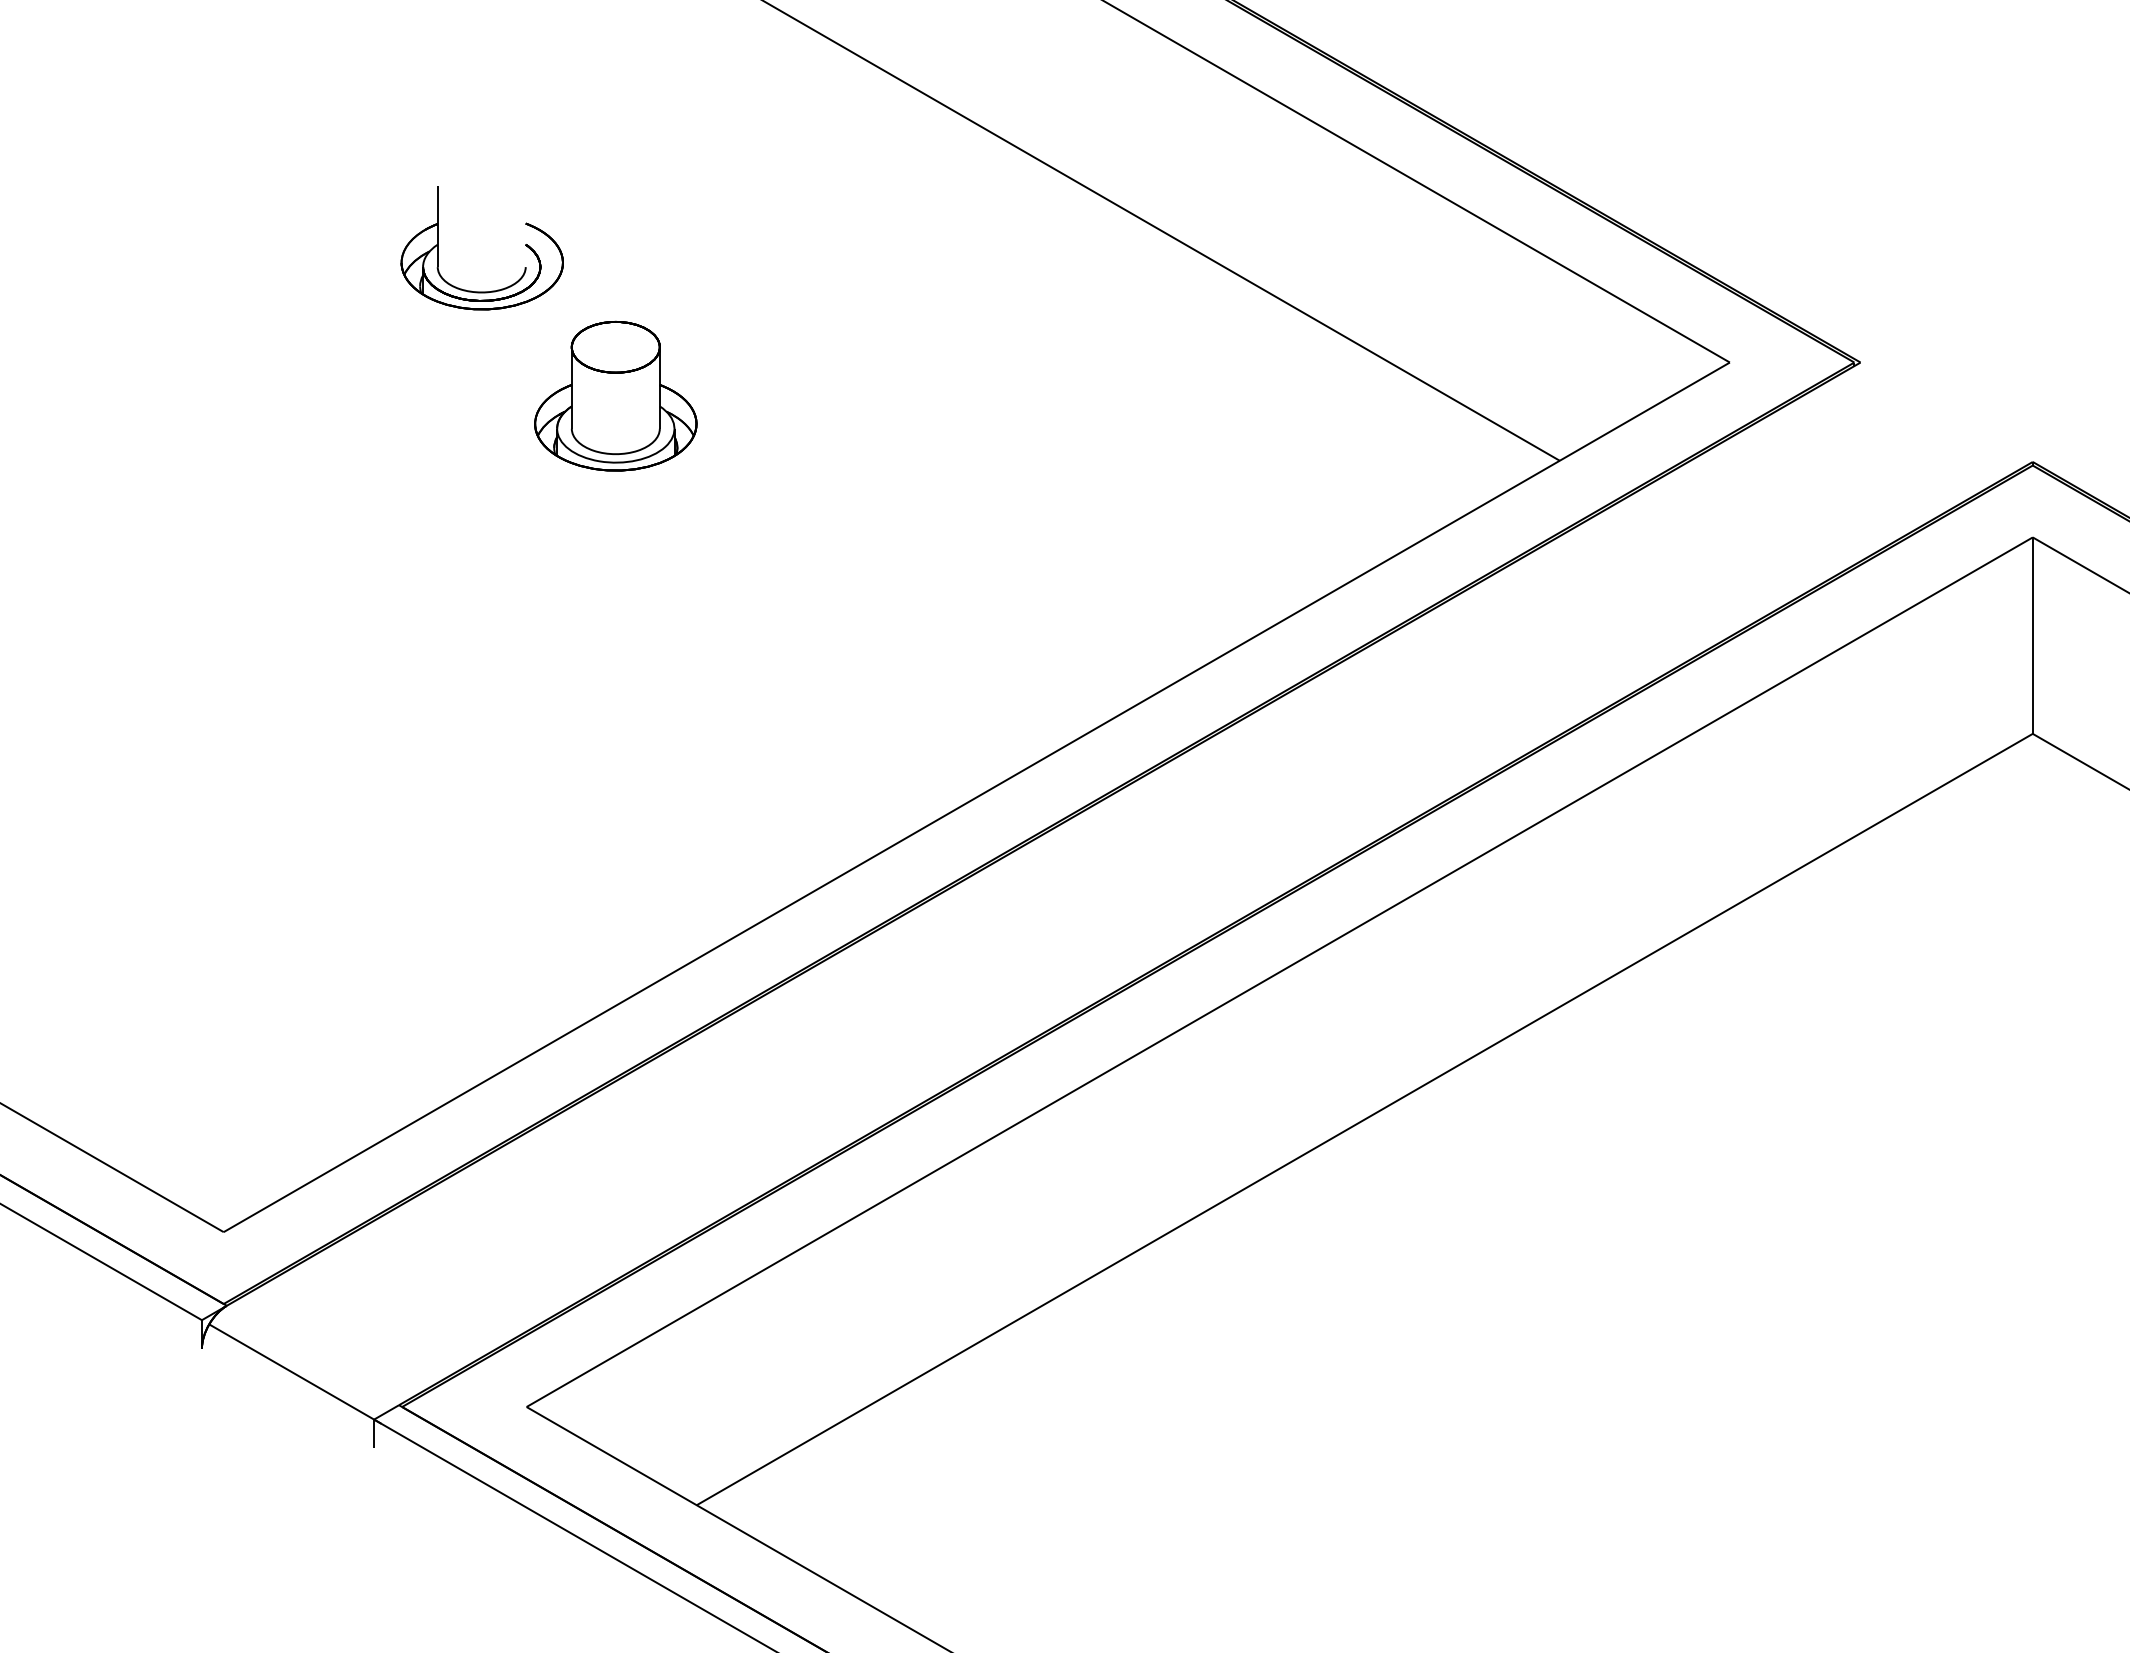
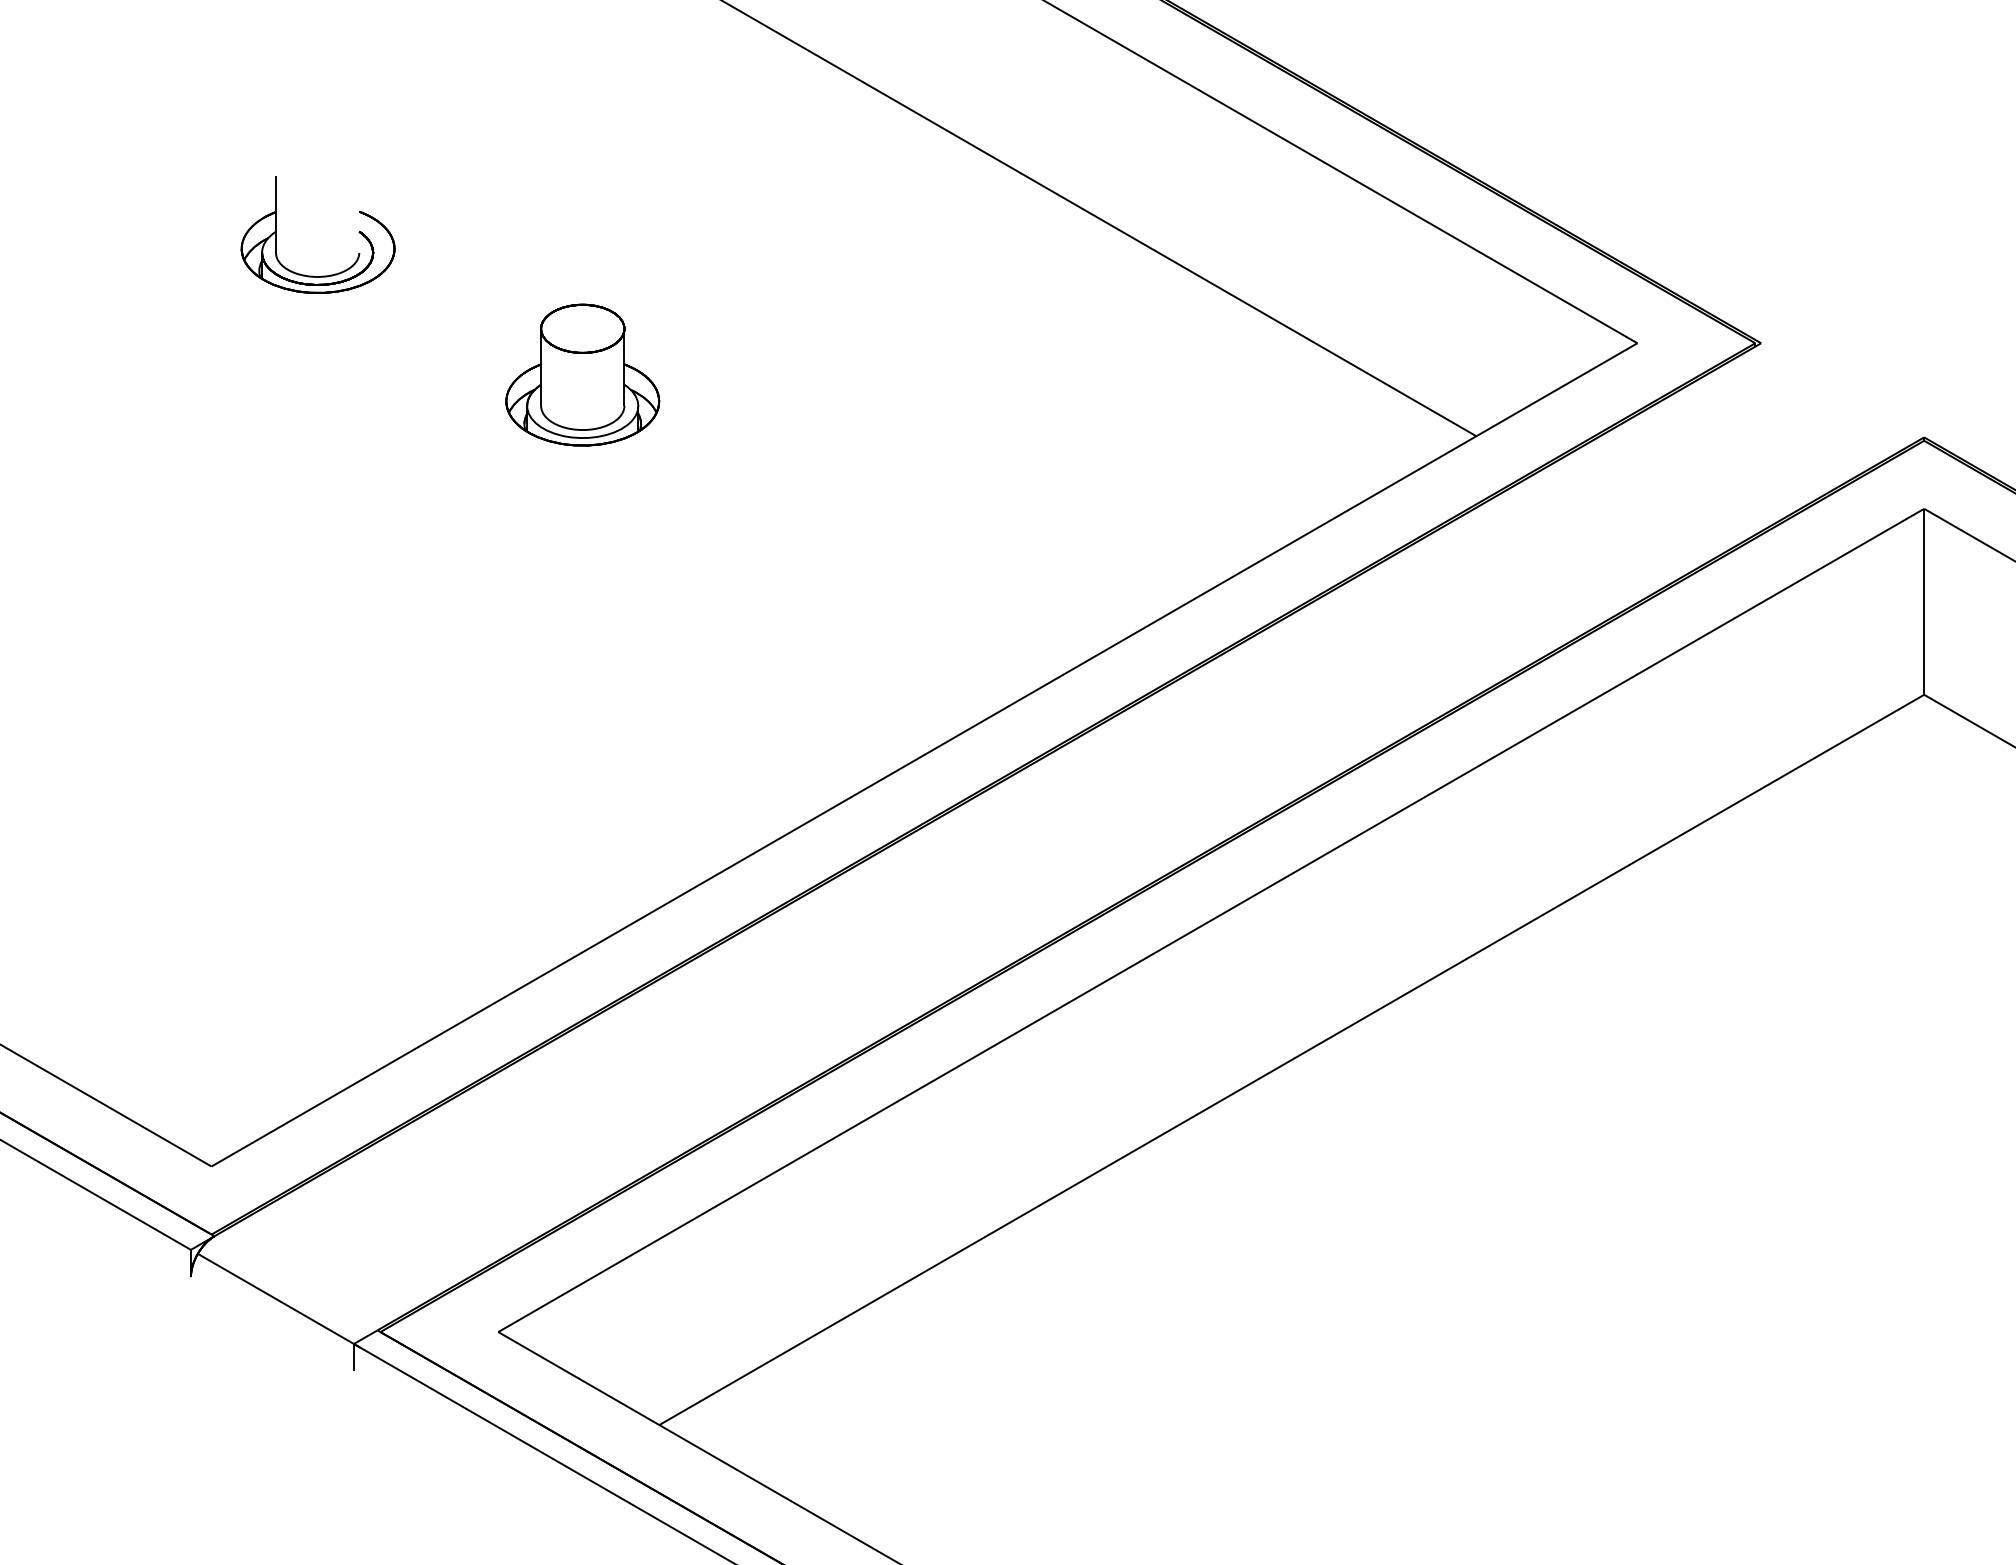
part: (438, 248) -> (276, 235), moved

